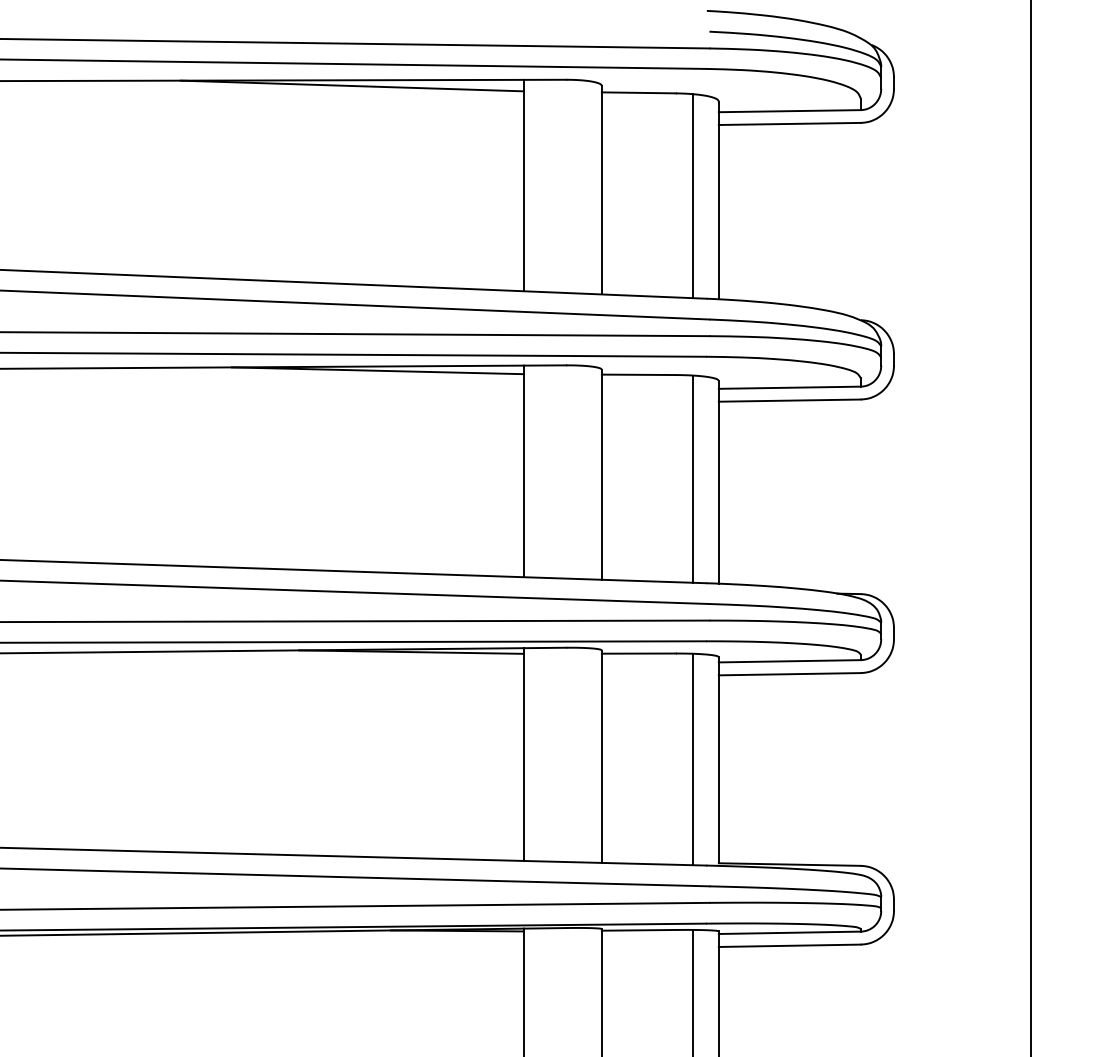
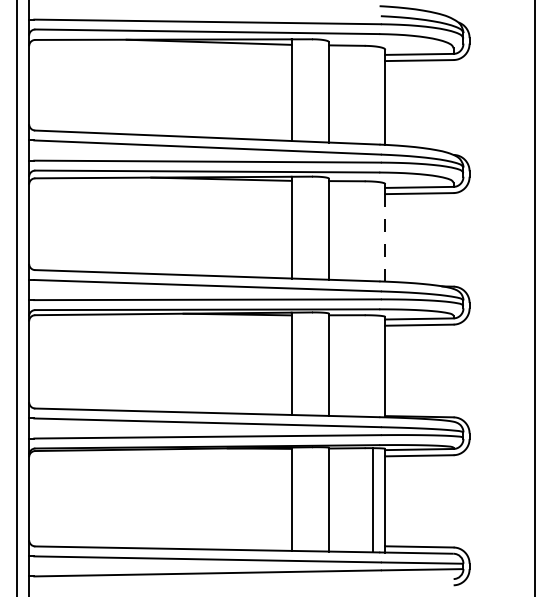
line: (692, 196) -> (372, 95), removed
line: (692, 479) -> (372, 231), removed
line: (719, 491) -> (385, 237), solid -> dashed
line: (692, 760) -> (372, 366), removed

